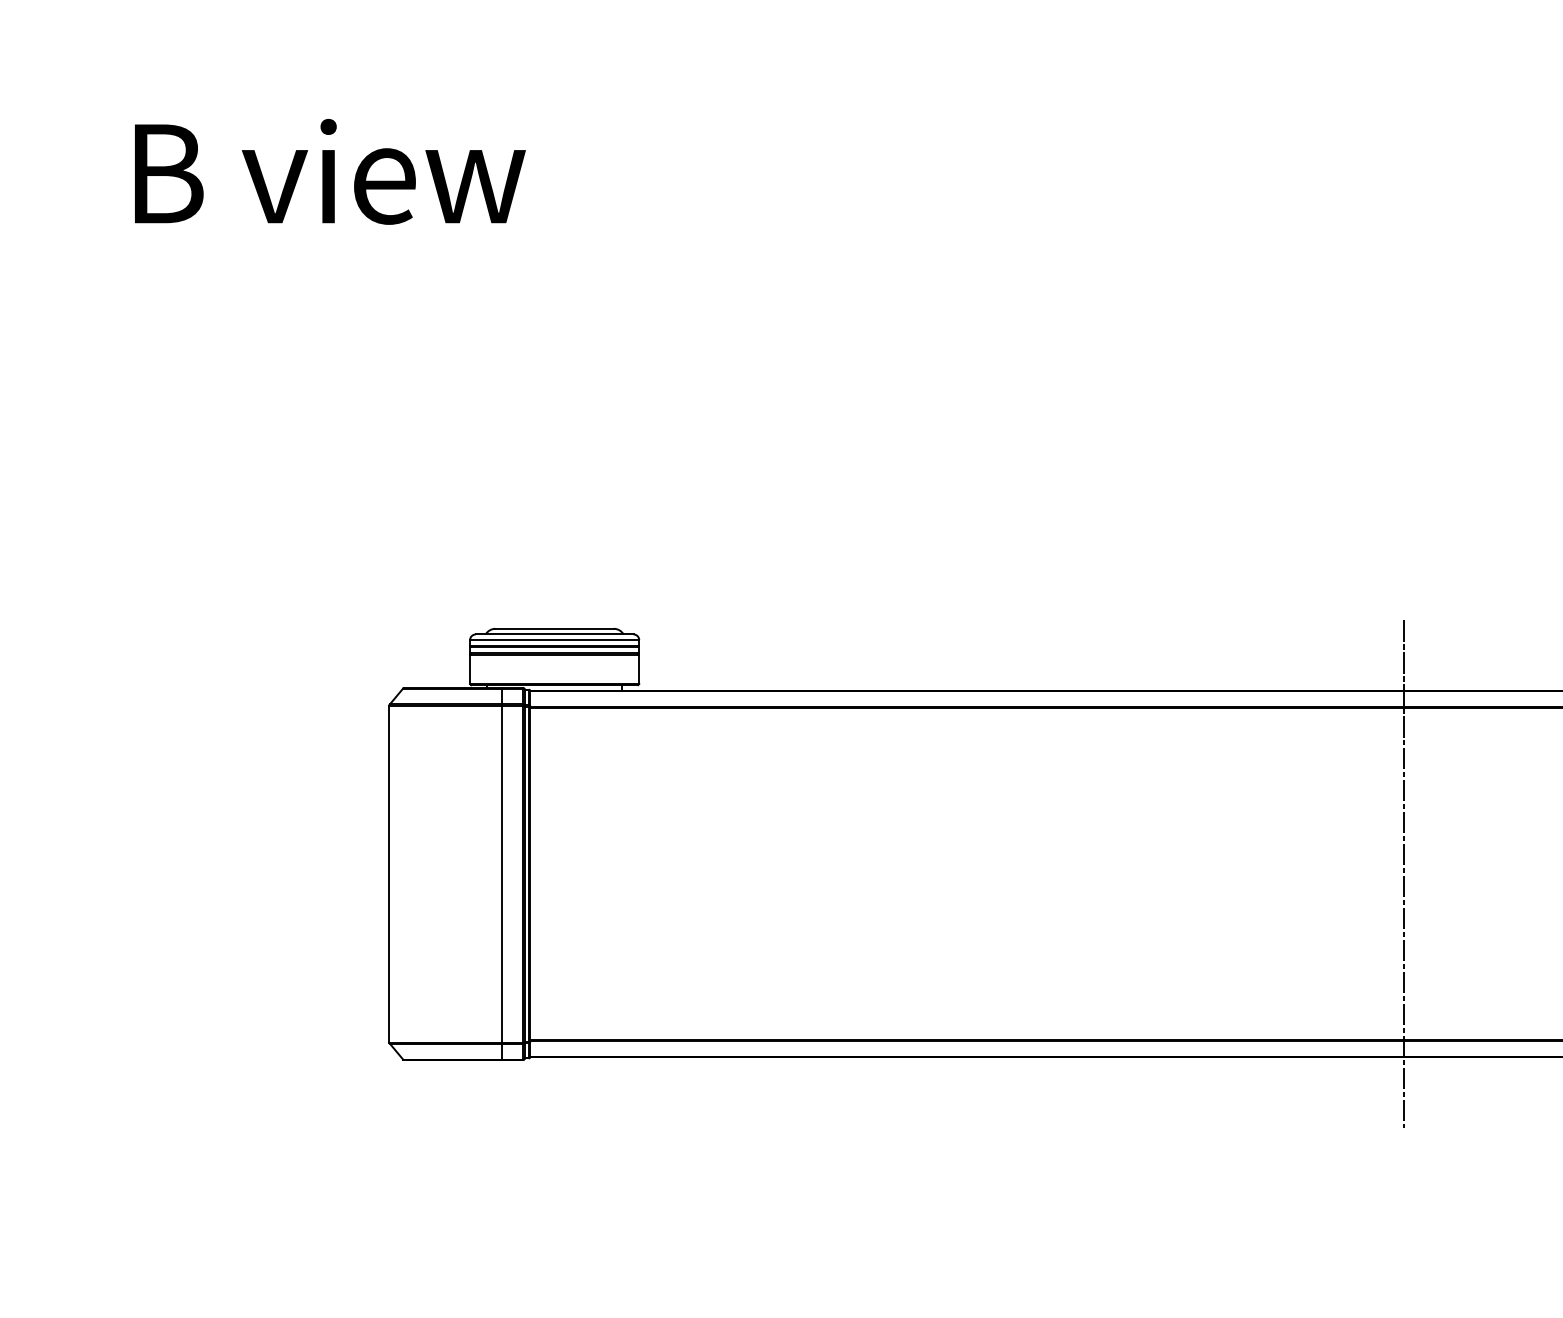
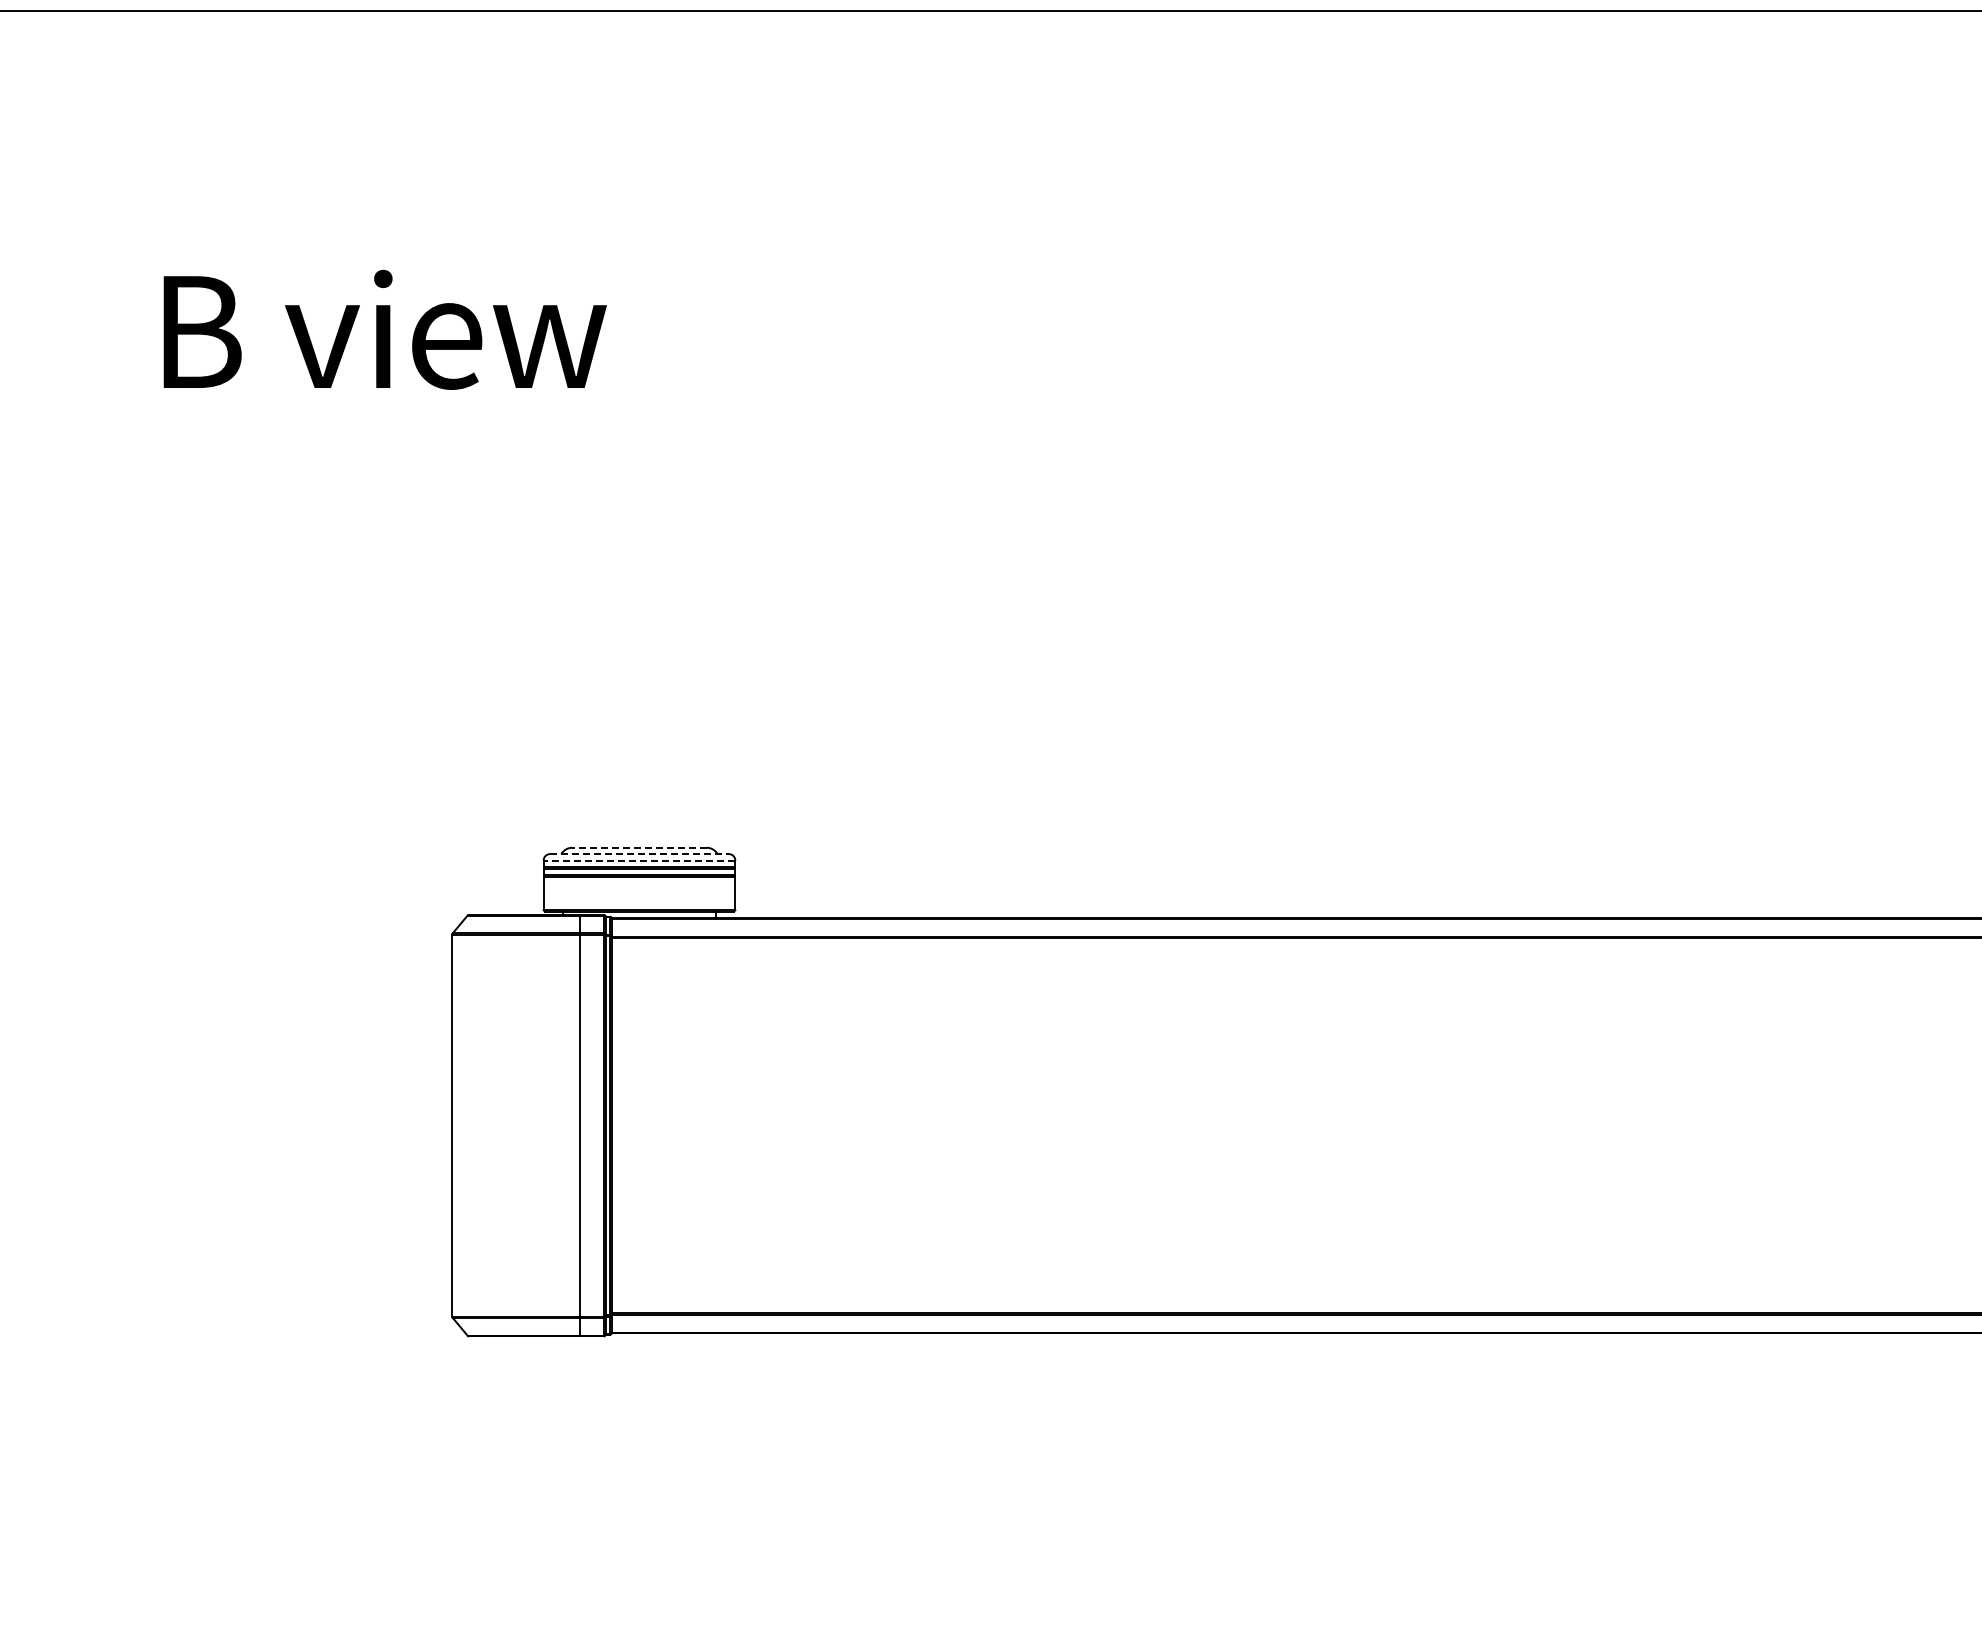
line: (553, 628) -> (638, 847), solid -> dashed
line: (554, 634) -> (639, 854), solid -> dashed
line: (554, 640) -> (639, 860), solid -> dashed
line: (1404, 873) -> (1602, 1125), removed

